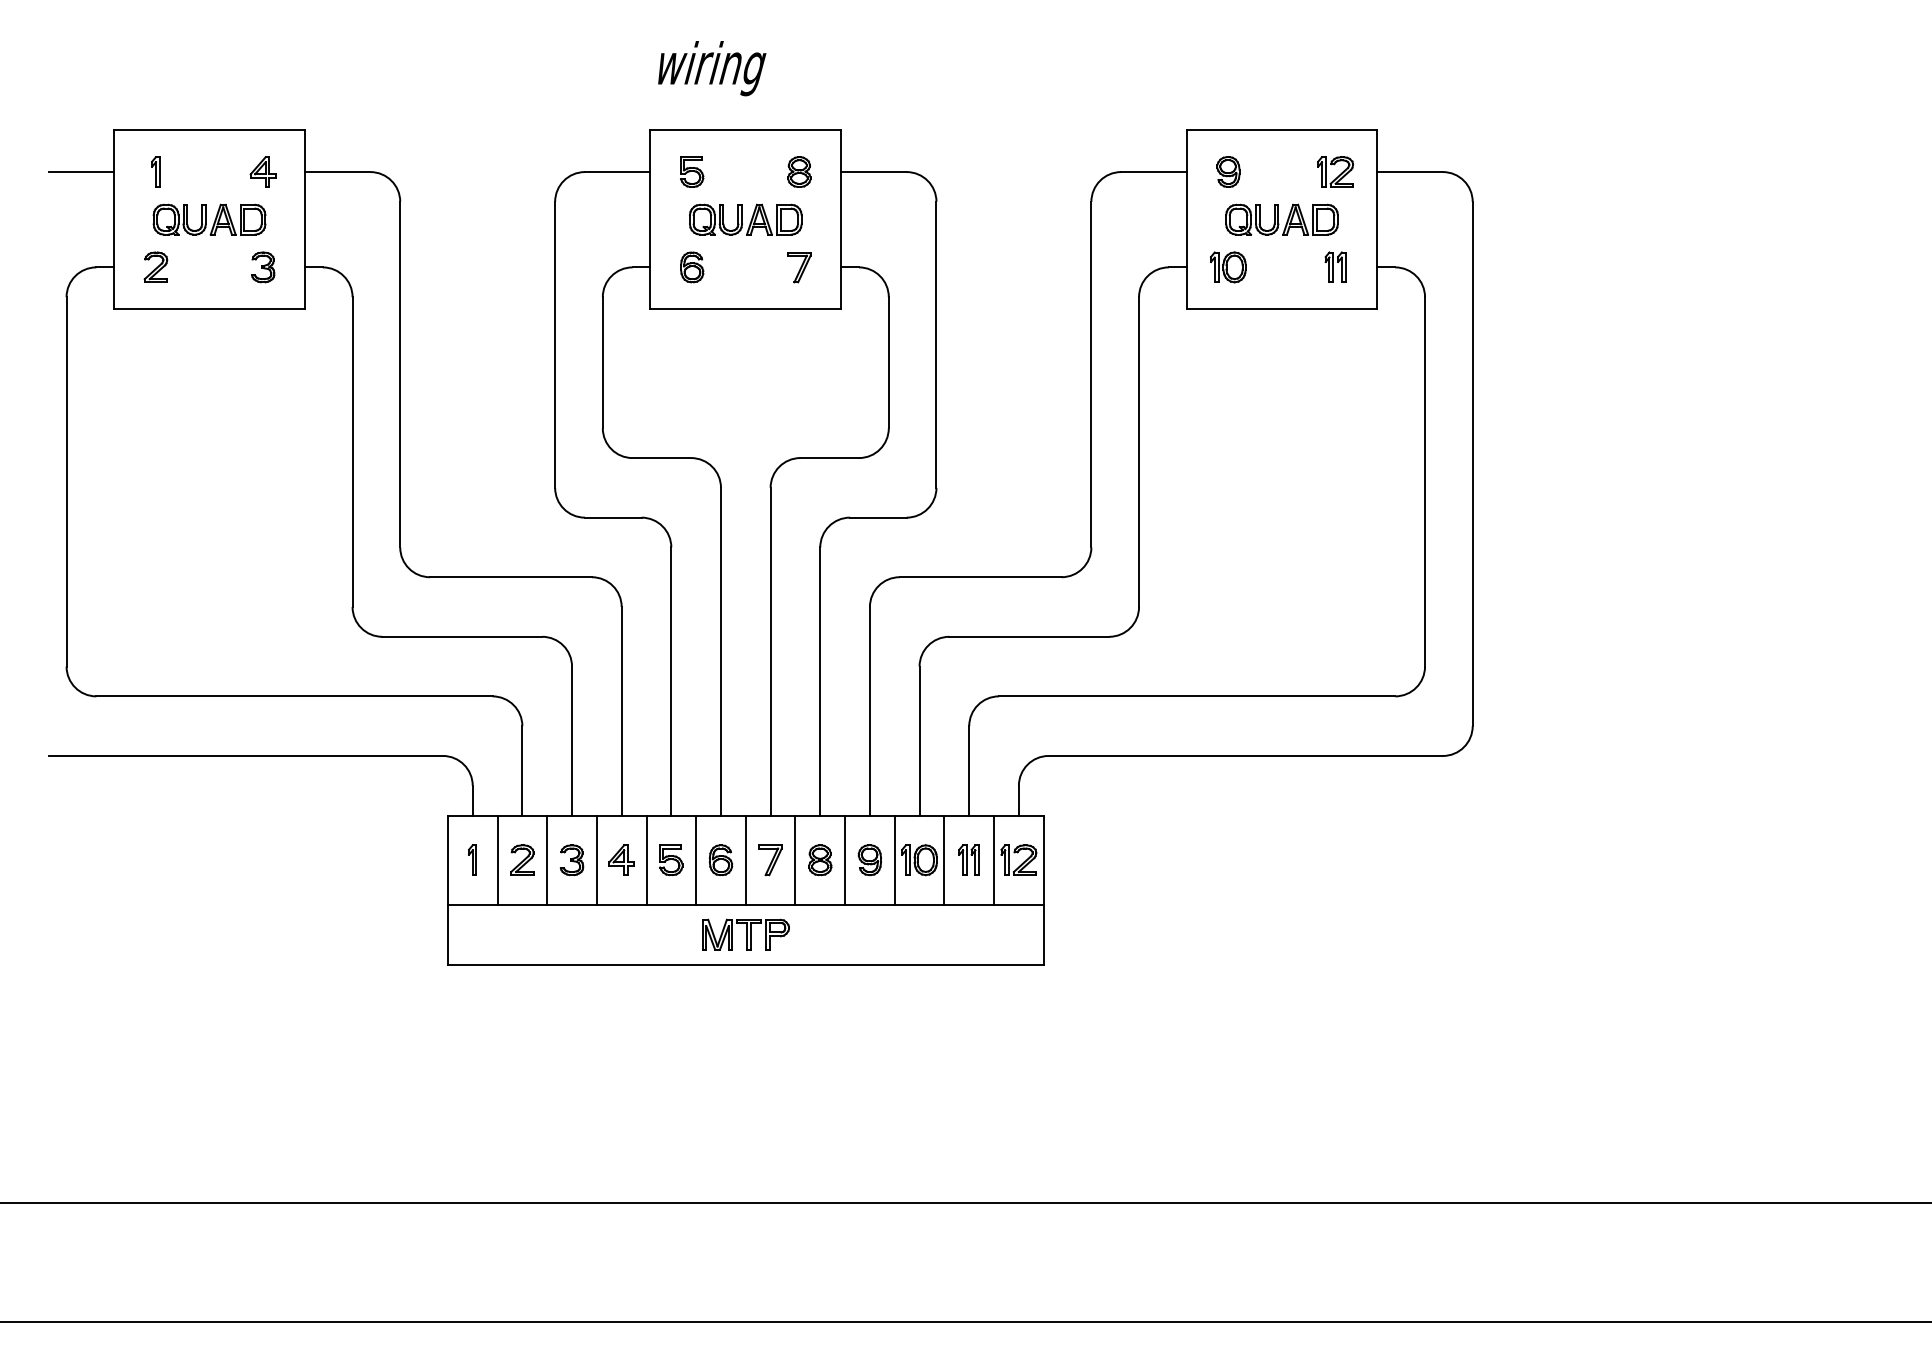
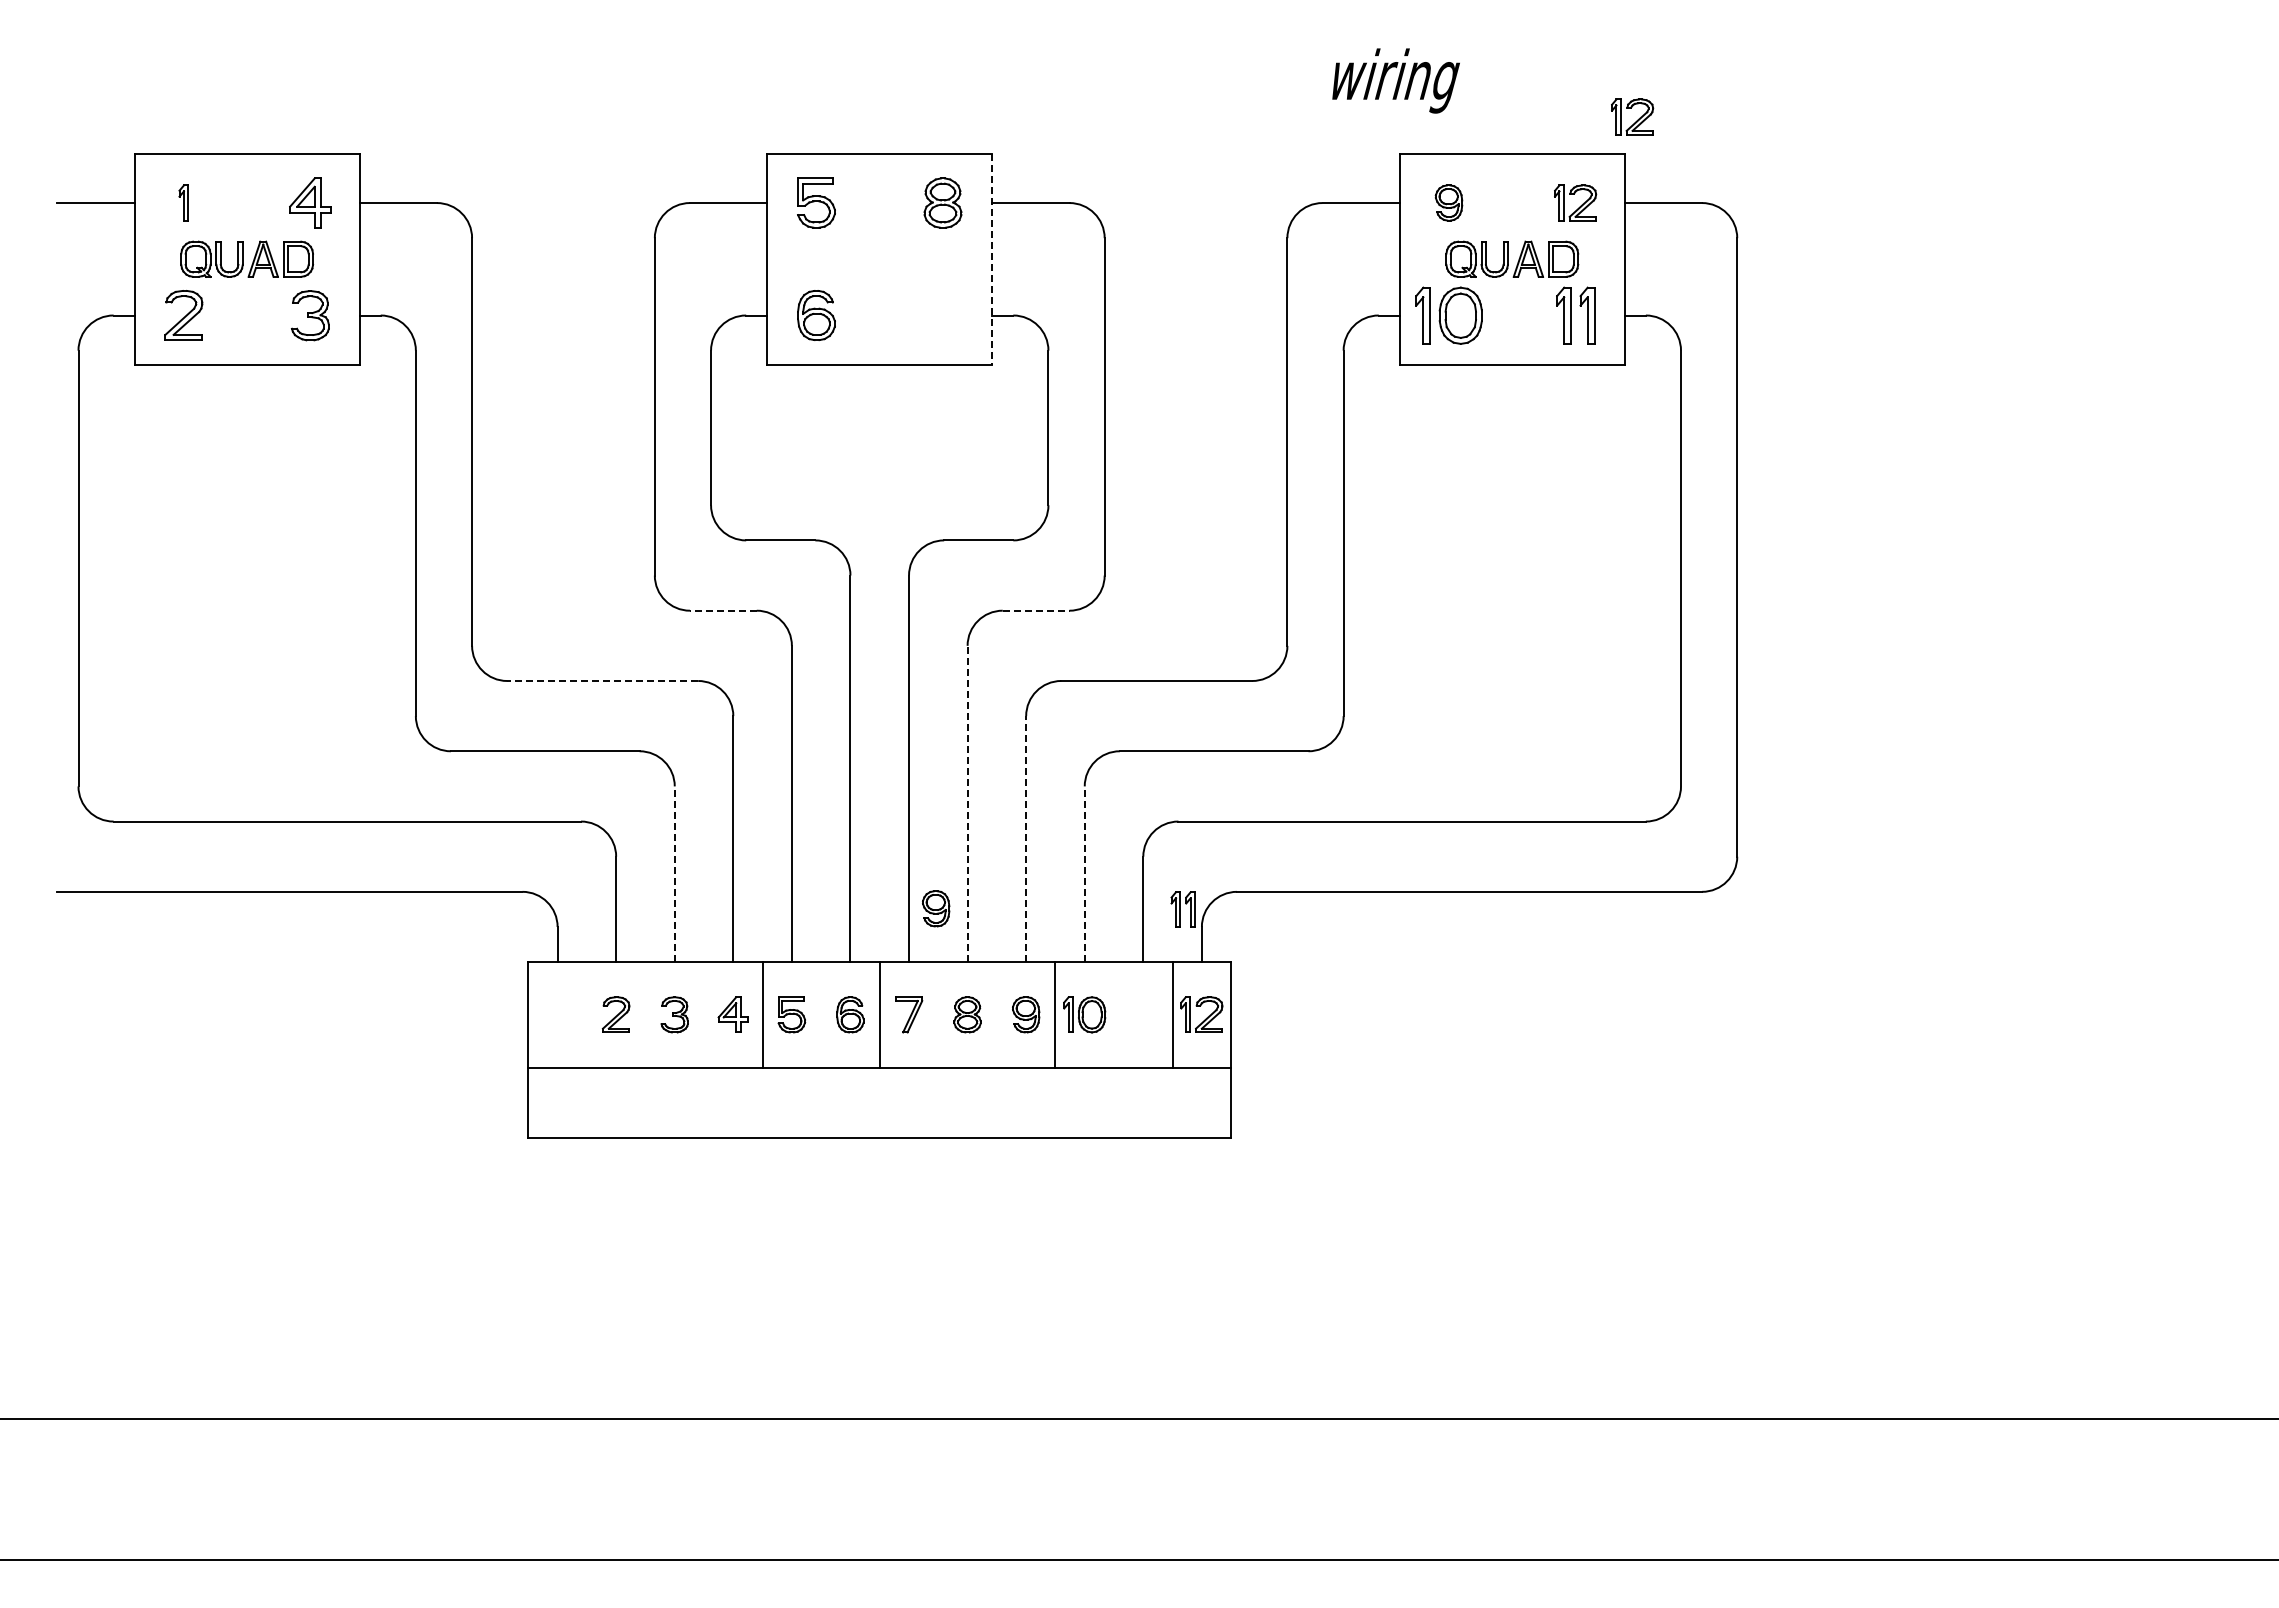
text: (711, 68) -> (1395, 80), moved
part: (1383, 98) -> (1632, 116), added
part: (262, 171) -> (309, 202), size x1.4
part: (692, 171) -> (816, 202), size x1.4
part: (799, 171) -> (942, 202), size x1.4
part: (745, 219) -> (879, 258), removed
line: (841, 219) -> (992, 259), solid -> dashed
part: (263, 266) -> (310, 314), size x1.4
part: (1227, 266) -> (1448, 314), size x1.6
part: (1334, 266) -> (1574, 314), size x1.6
part: (155, 267) -> (183, 315), size x1.4
part: (692, 267) -> (816, 315), size x1.4
part: (799, 267) -> (943, 315), removed
line: (612, 517) -> (722, 610), solid -> dashed
line: (878, 517) -> (1036, 610), solid -> dashed
line: (510, 576) -> (602, 680), solid -> dashed
line: (820, 681) -> (967, 803), solid -> dashed
line: (870, 711) -> (1026, 839), solid -> dashed
line: (571, 741) -> (674, 874), solid -> dashed
line: (919, 741) -> (1084, 874), solid -> dashed
part: (793, 770) -> (936, 908), added
part: (472, 859) -> (557, 1014), removed
line: (497, 859) -> (586, 1014), removed
line: (547, 859) -> (645, 1014), removed
line: (597, 859) -> (704, 1014), removed
line: (696, 859) -> (821, 1014), removed
line: (795, 859) -> (938, 1014), removed
line: (844, 859) -> (996, 1014), removed
line: (944, 859) -> (1114, 1014), removed
part: (968, 859) -> (1182, 909), moved
part: (745, 934) -> (879, 1102), removed

